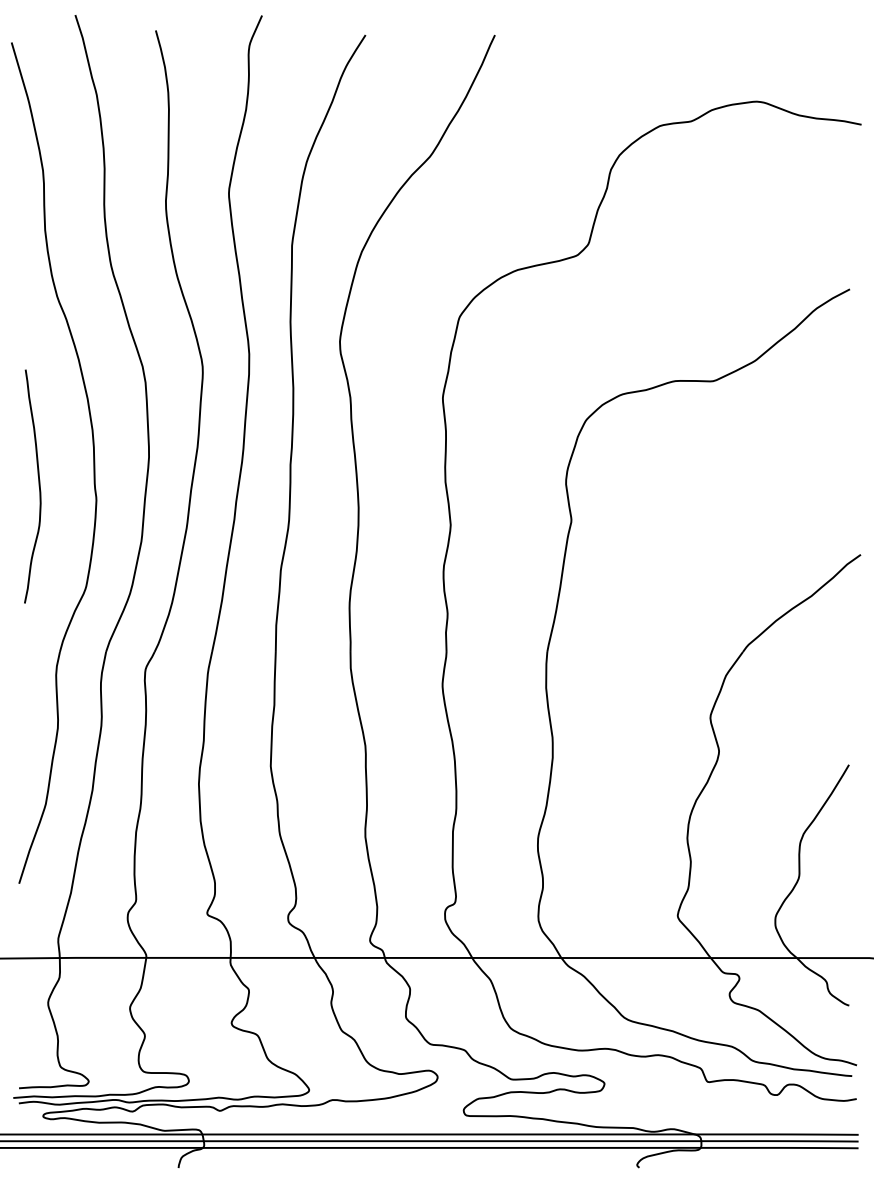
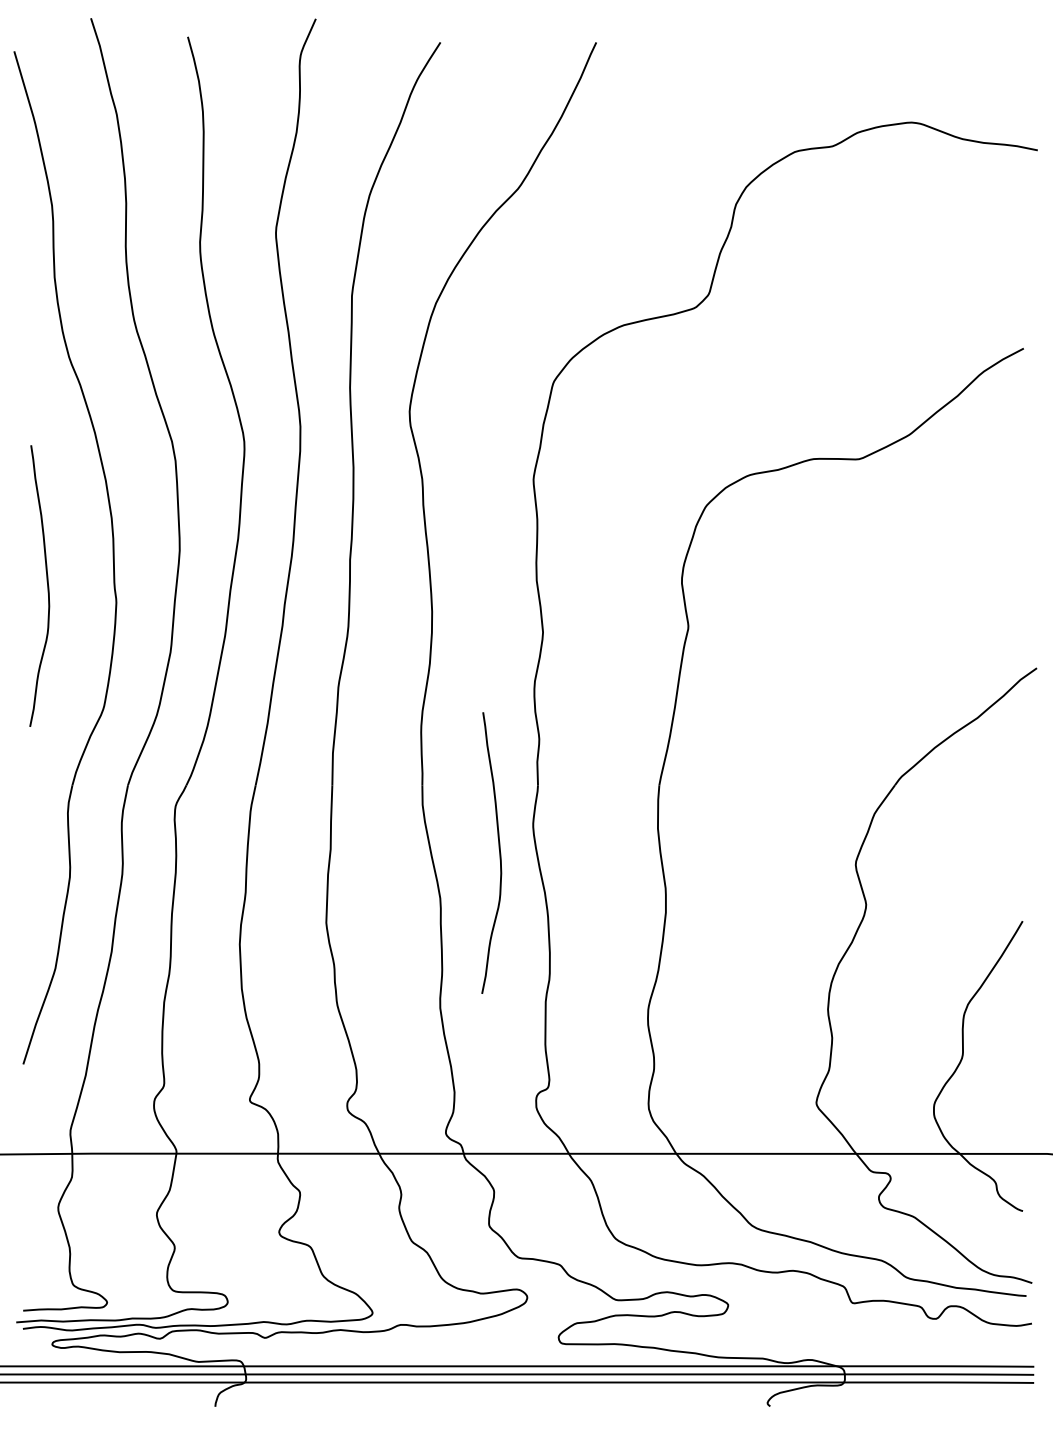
curve: (414, 707) -> (499, 852), added

